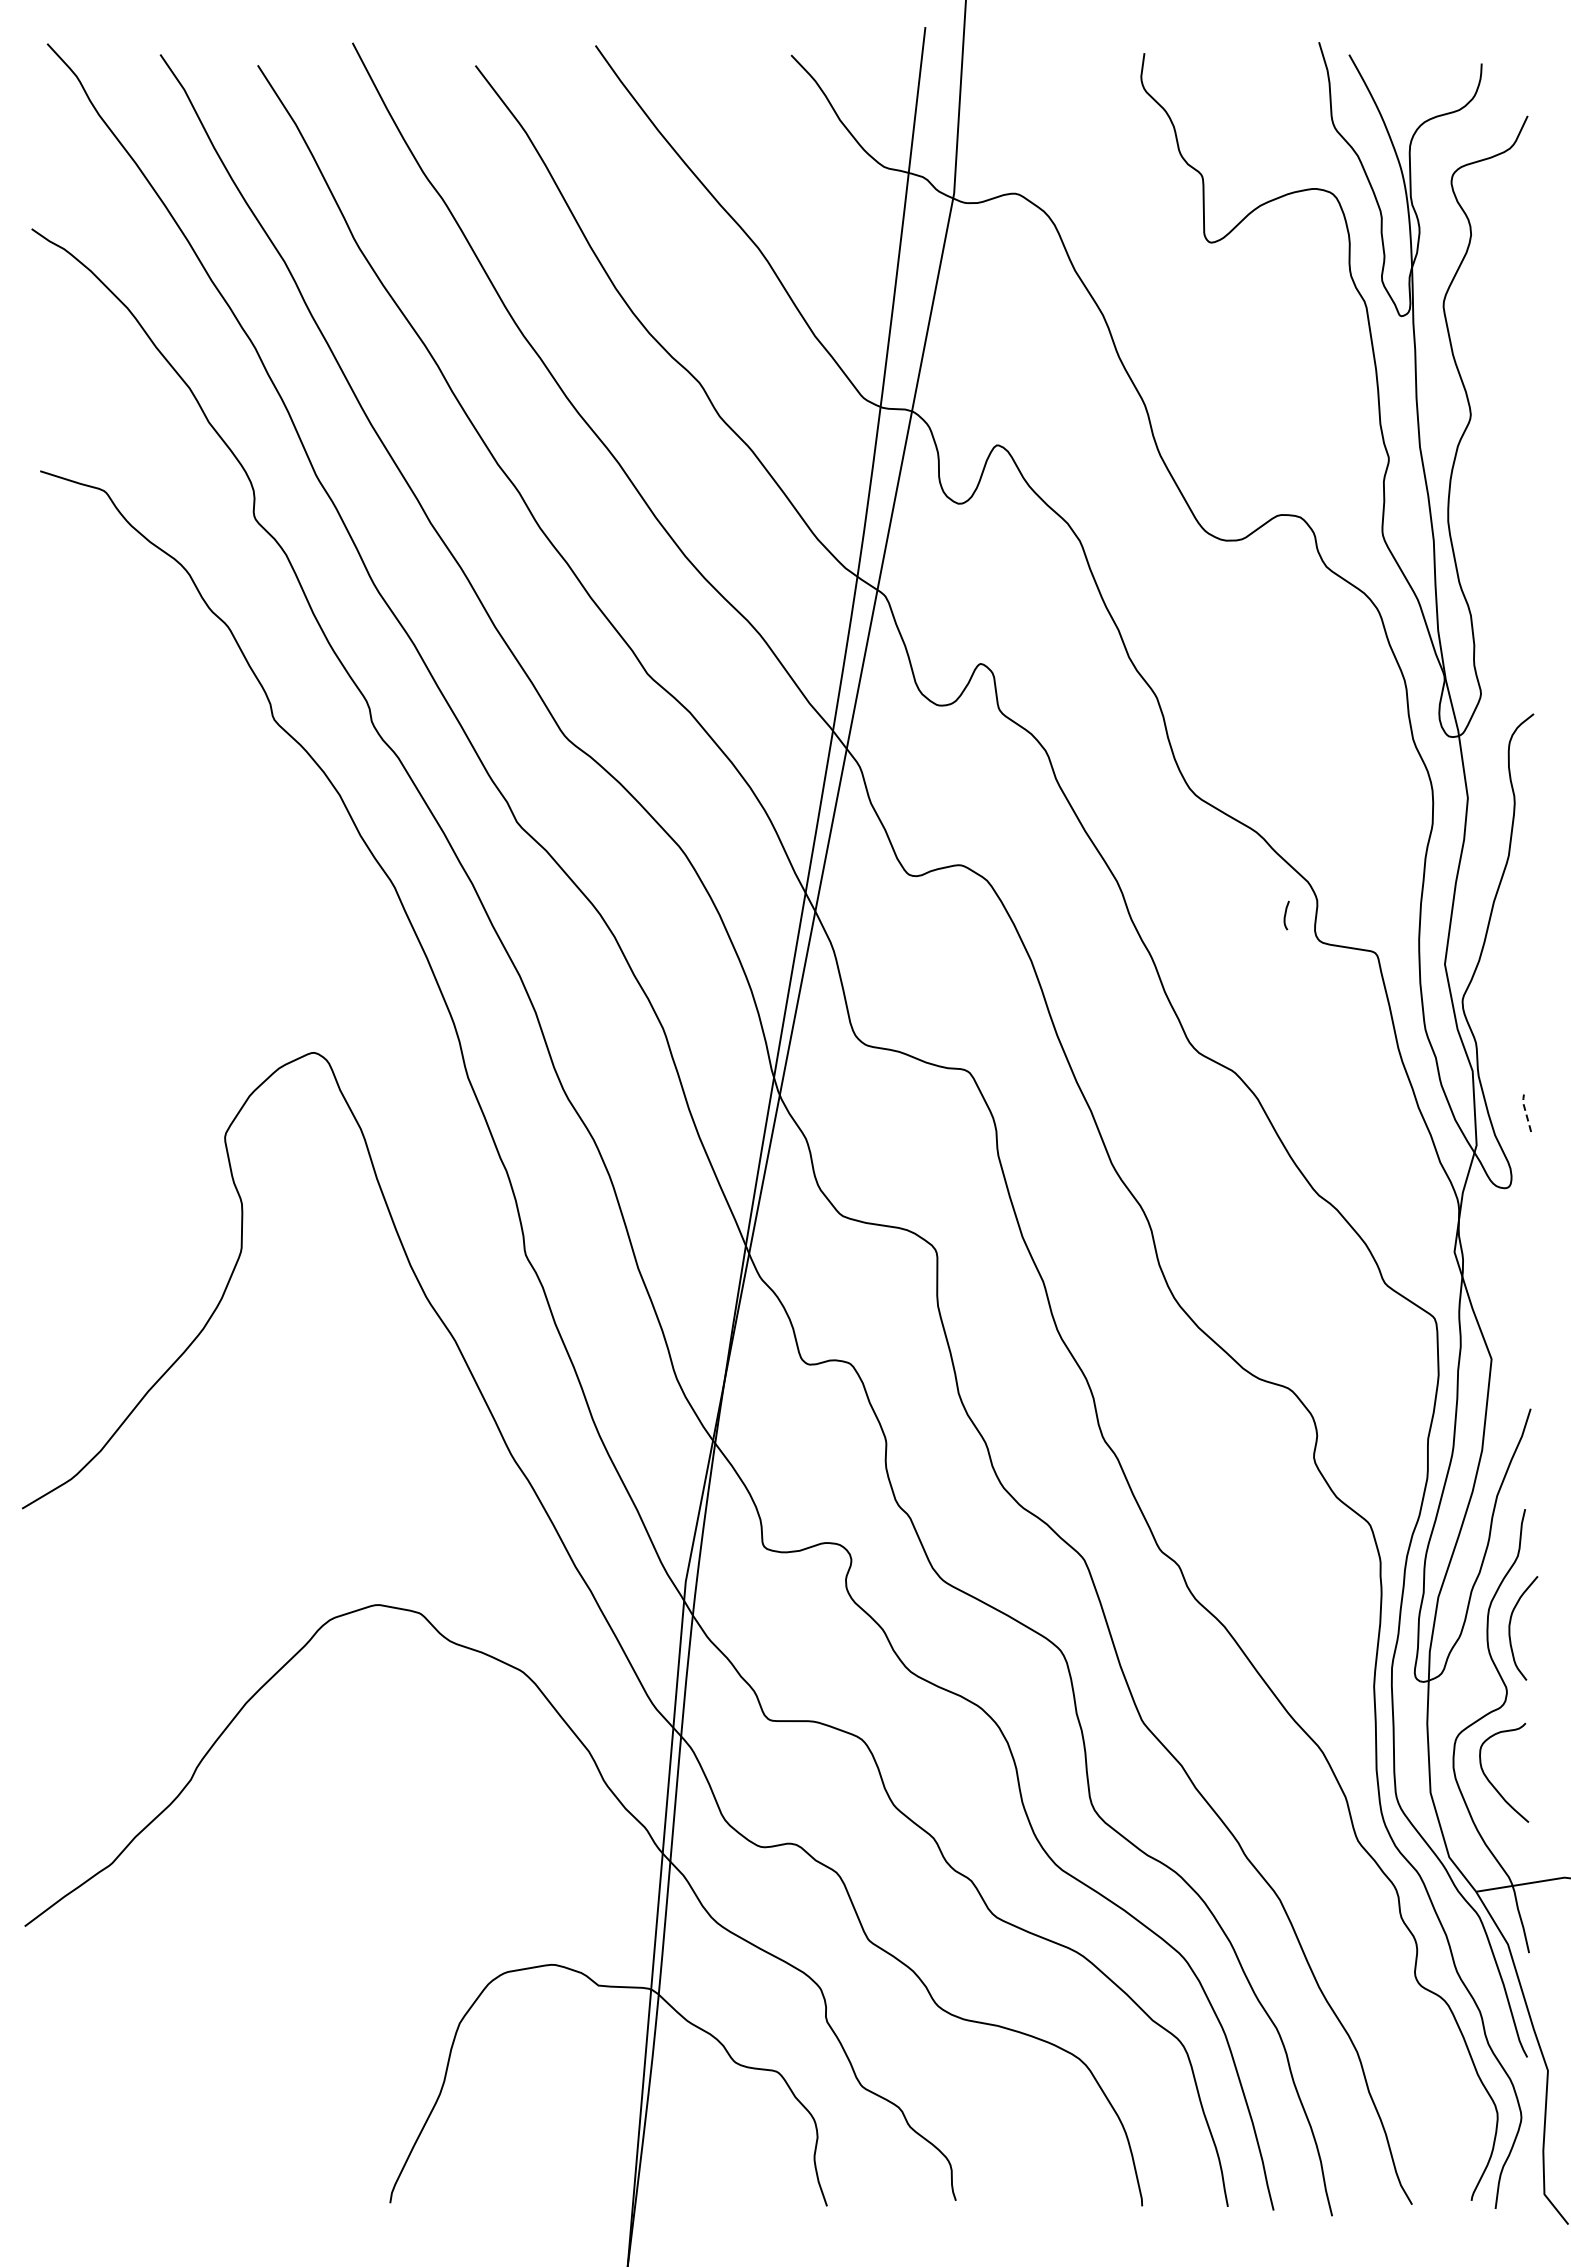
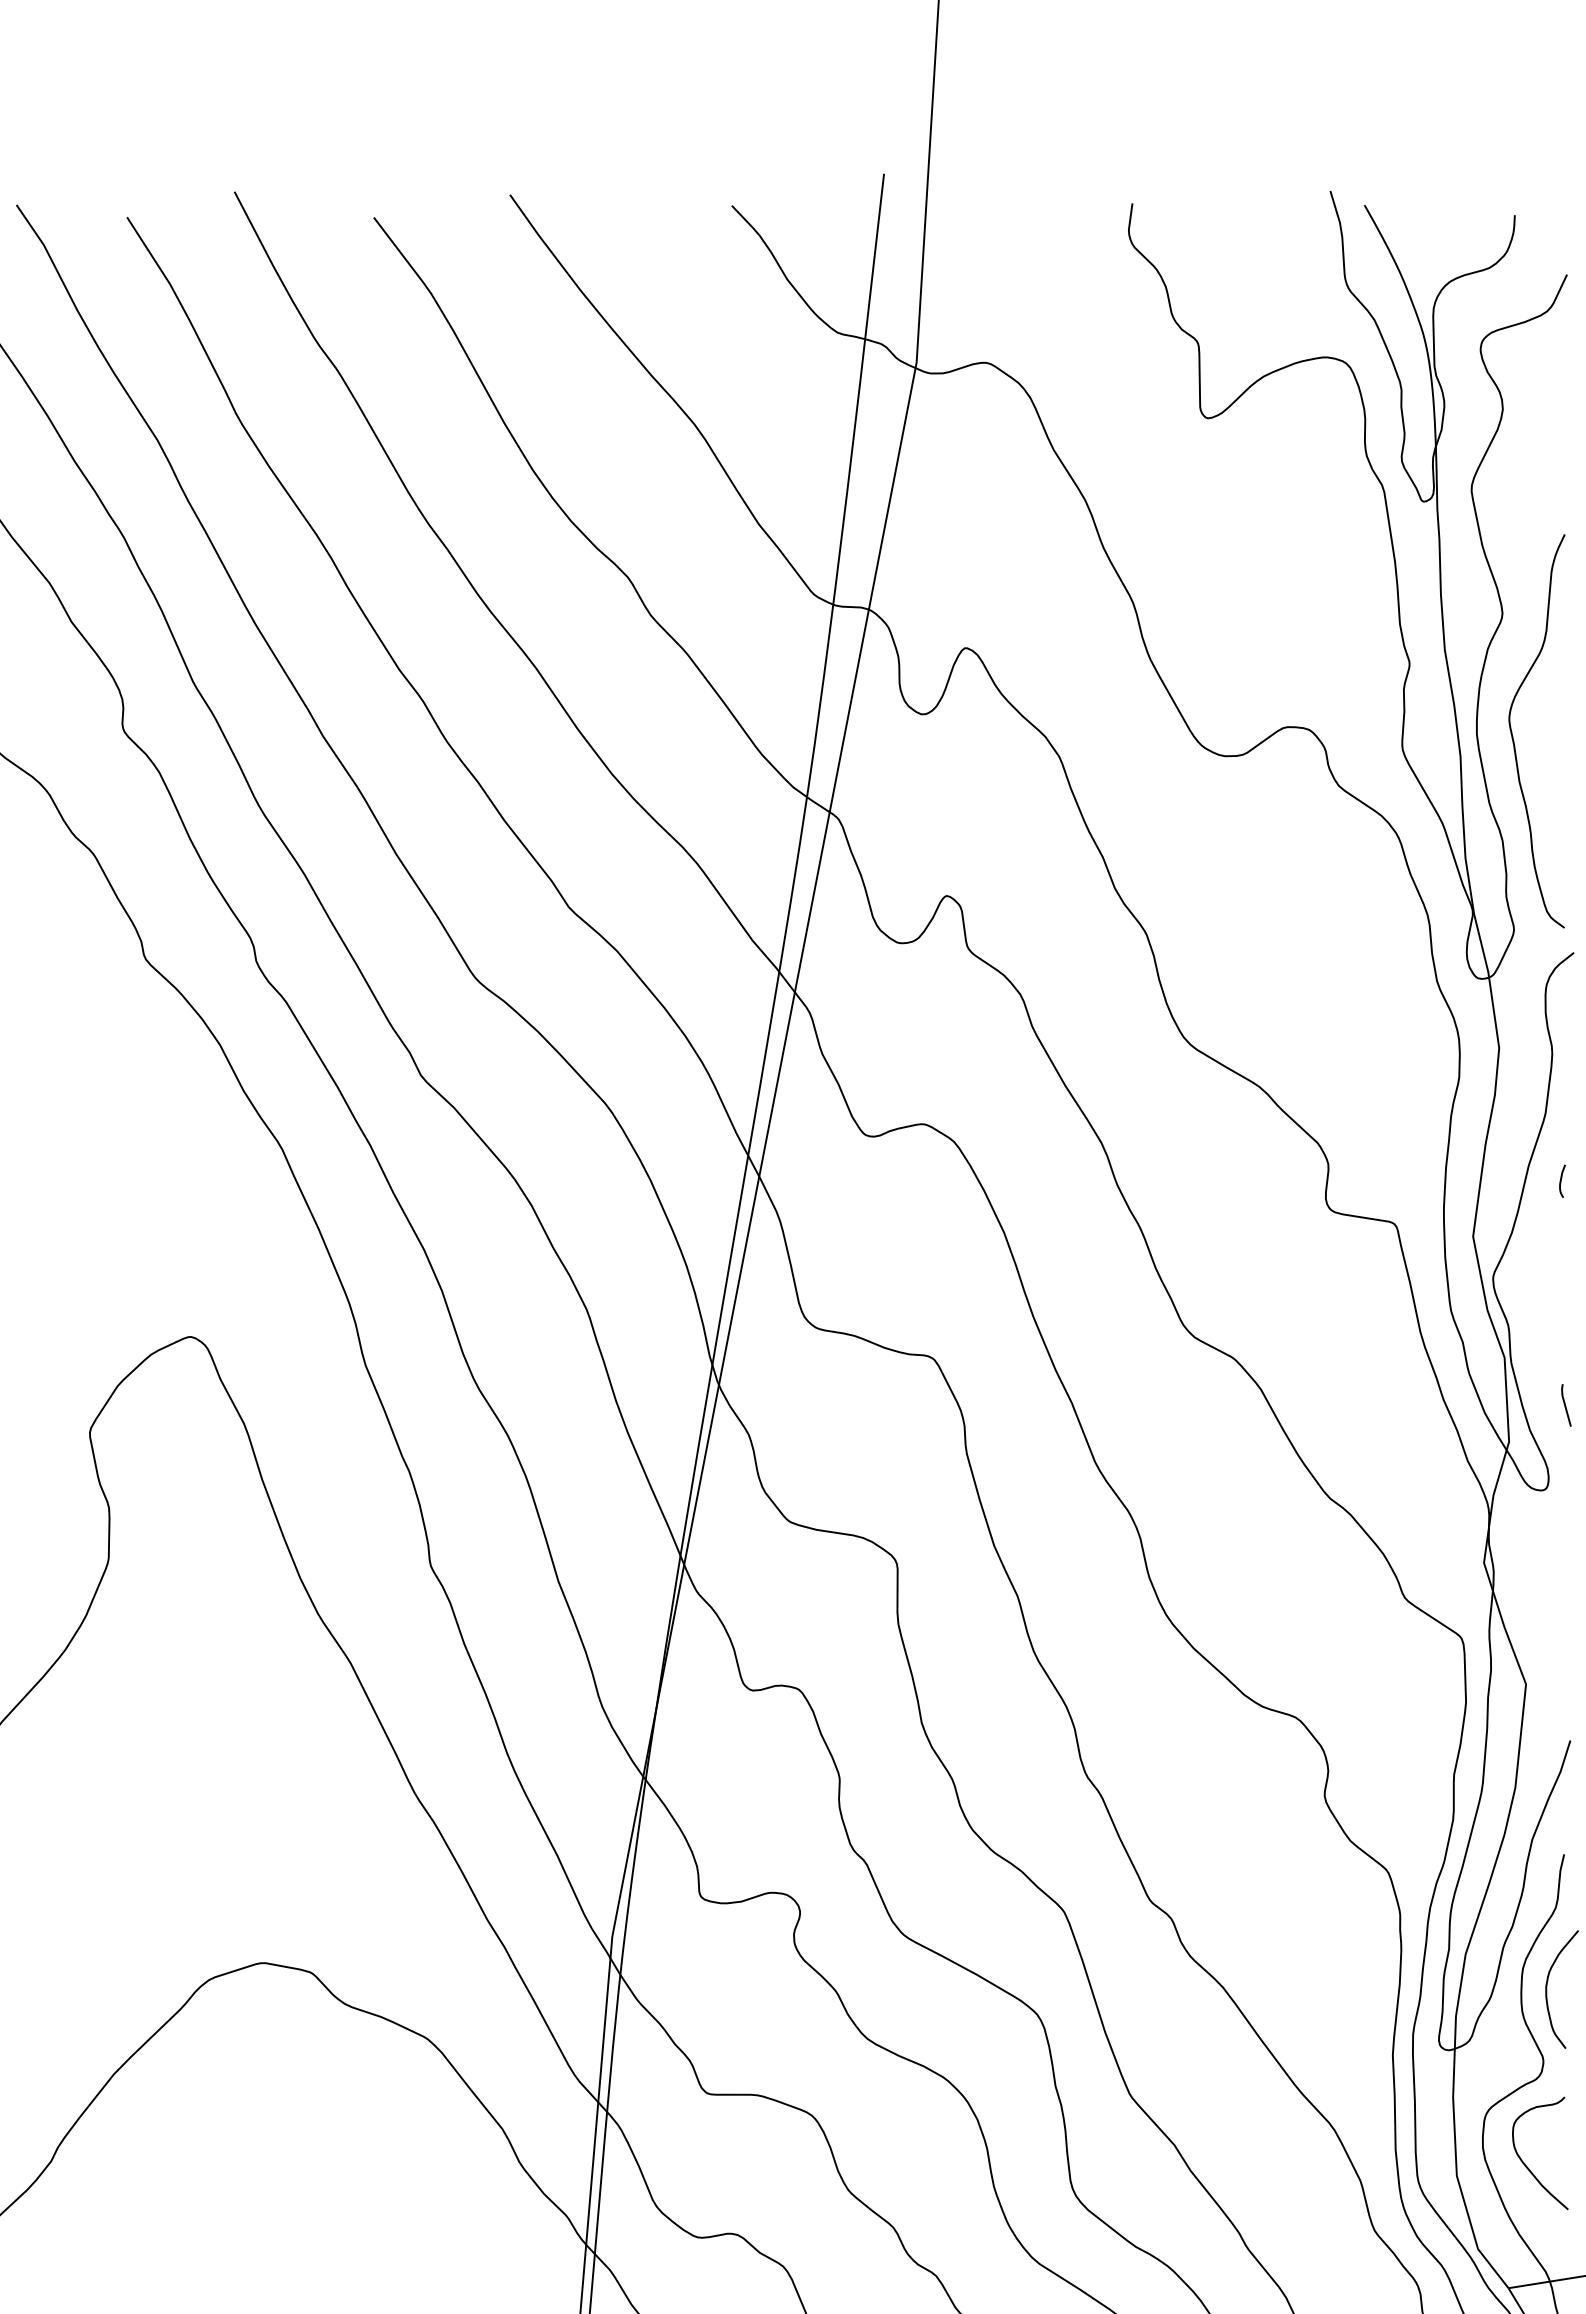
curve: (1480, 522) -> (1513, 735), added
curve: (1286, 914) -> (1562, 1180), moved
line: (1525, 1112) -> (1564, 1404), dashed -> solid

